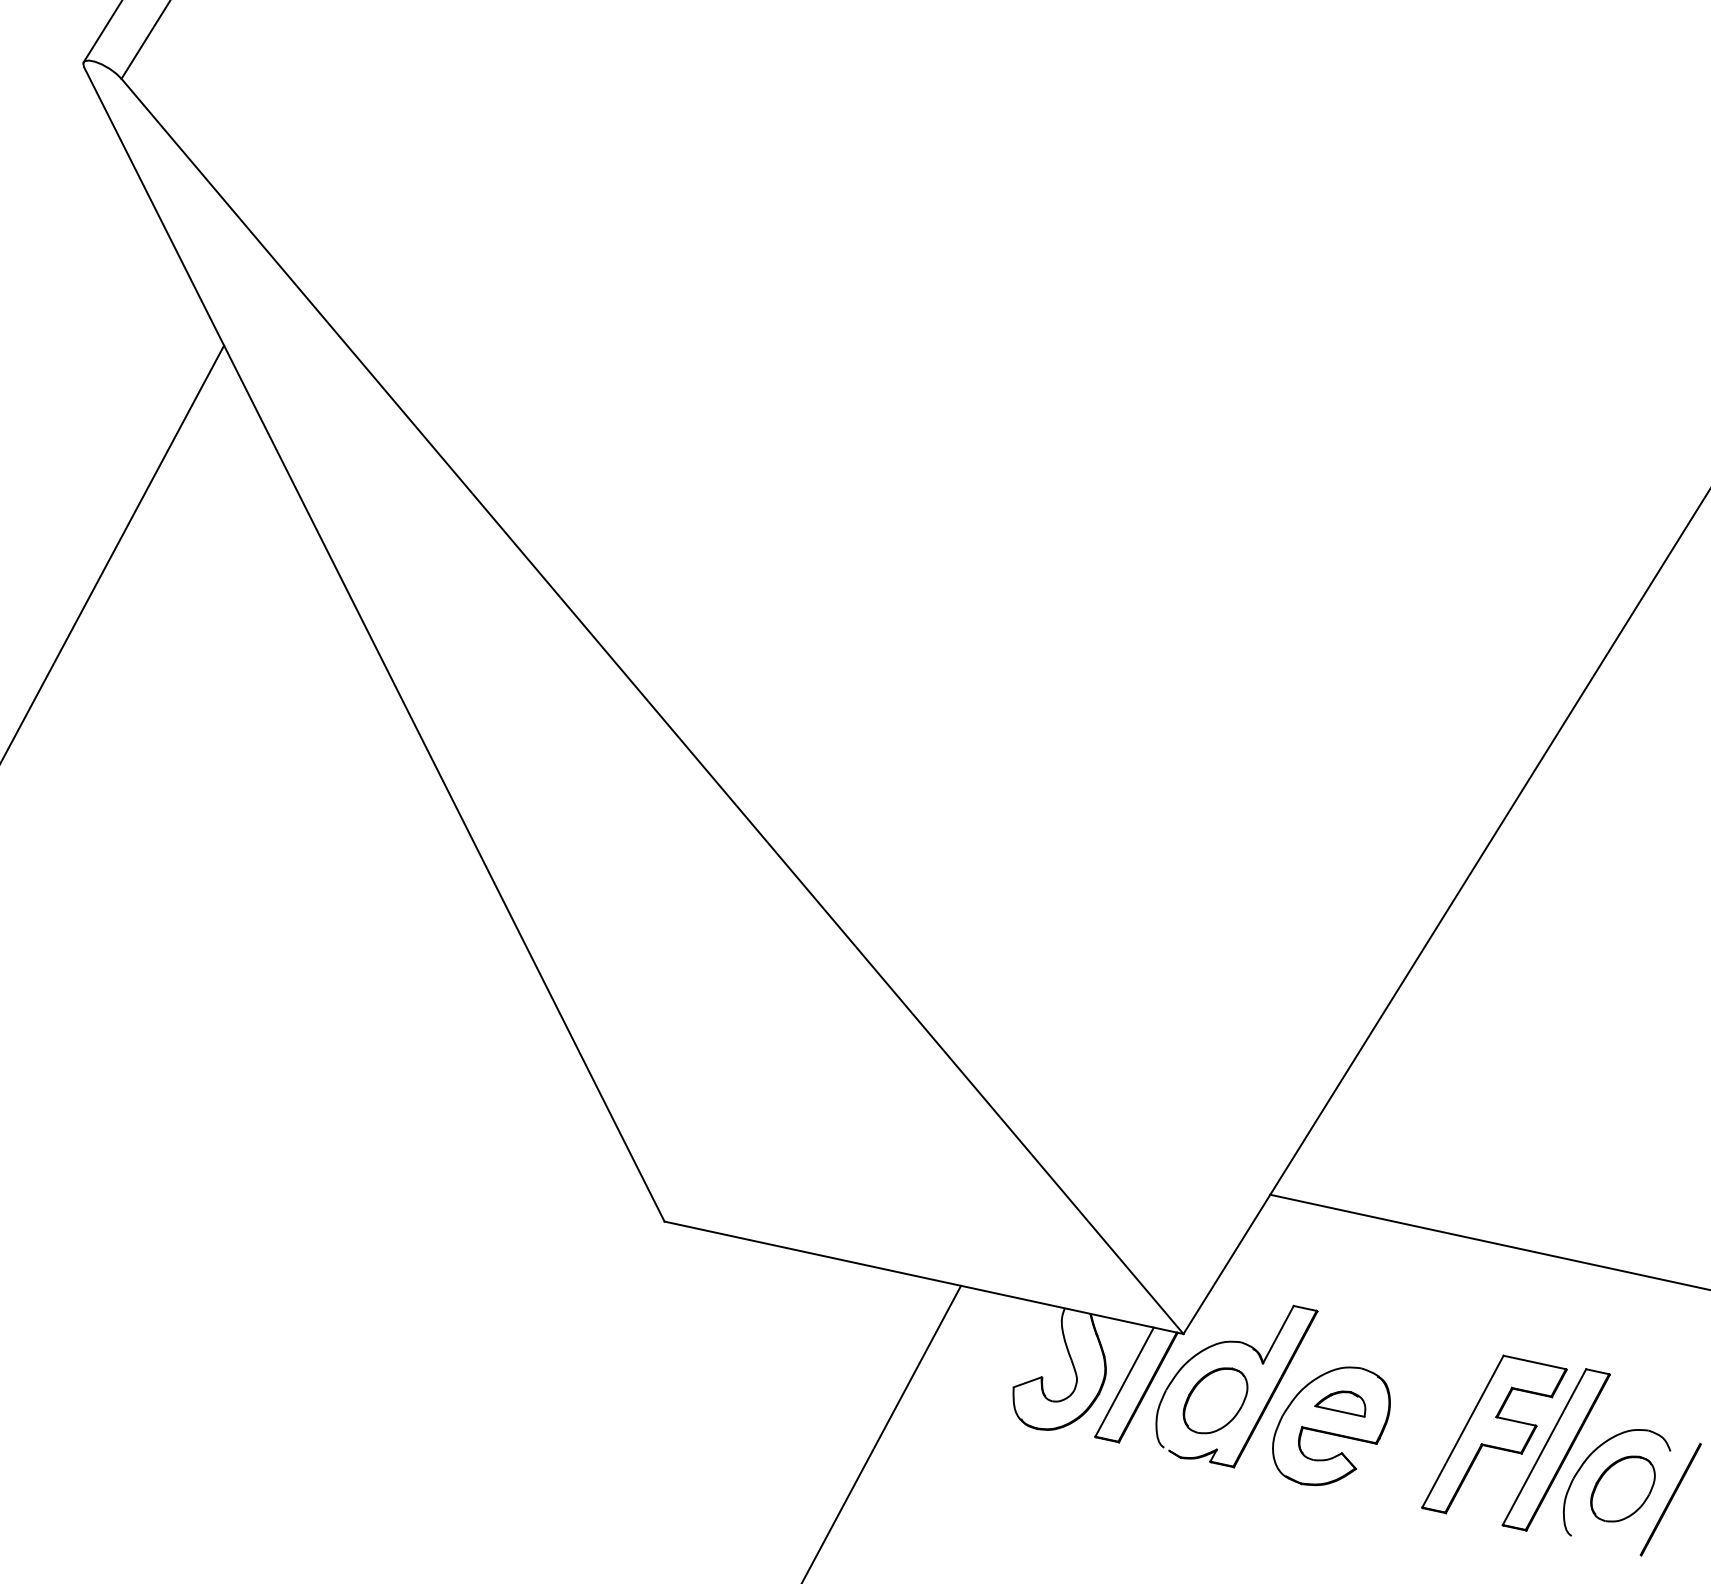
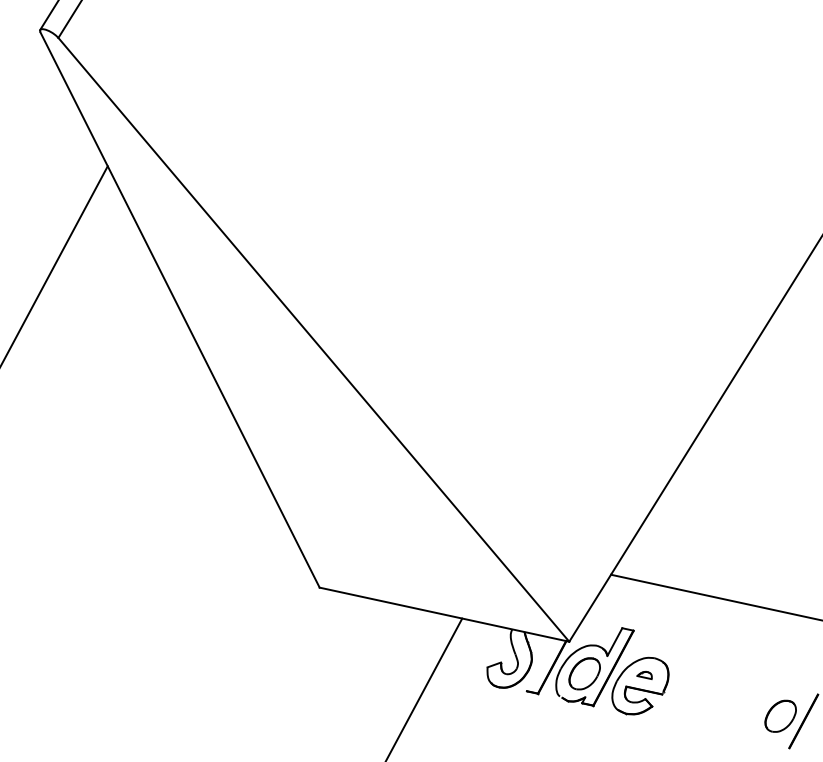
line: (1123, 1381) -> (540, 664), removed
part: (1339, 1404) -> (644, 675), size x0.6
part: (1545, 1445) -> (743, 695), removed

